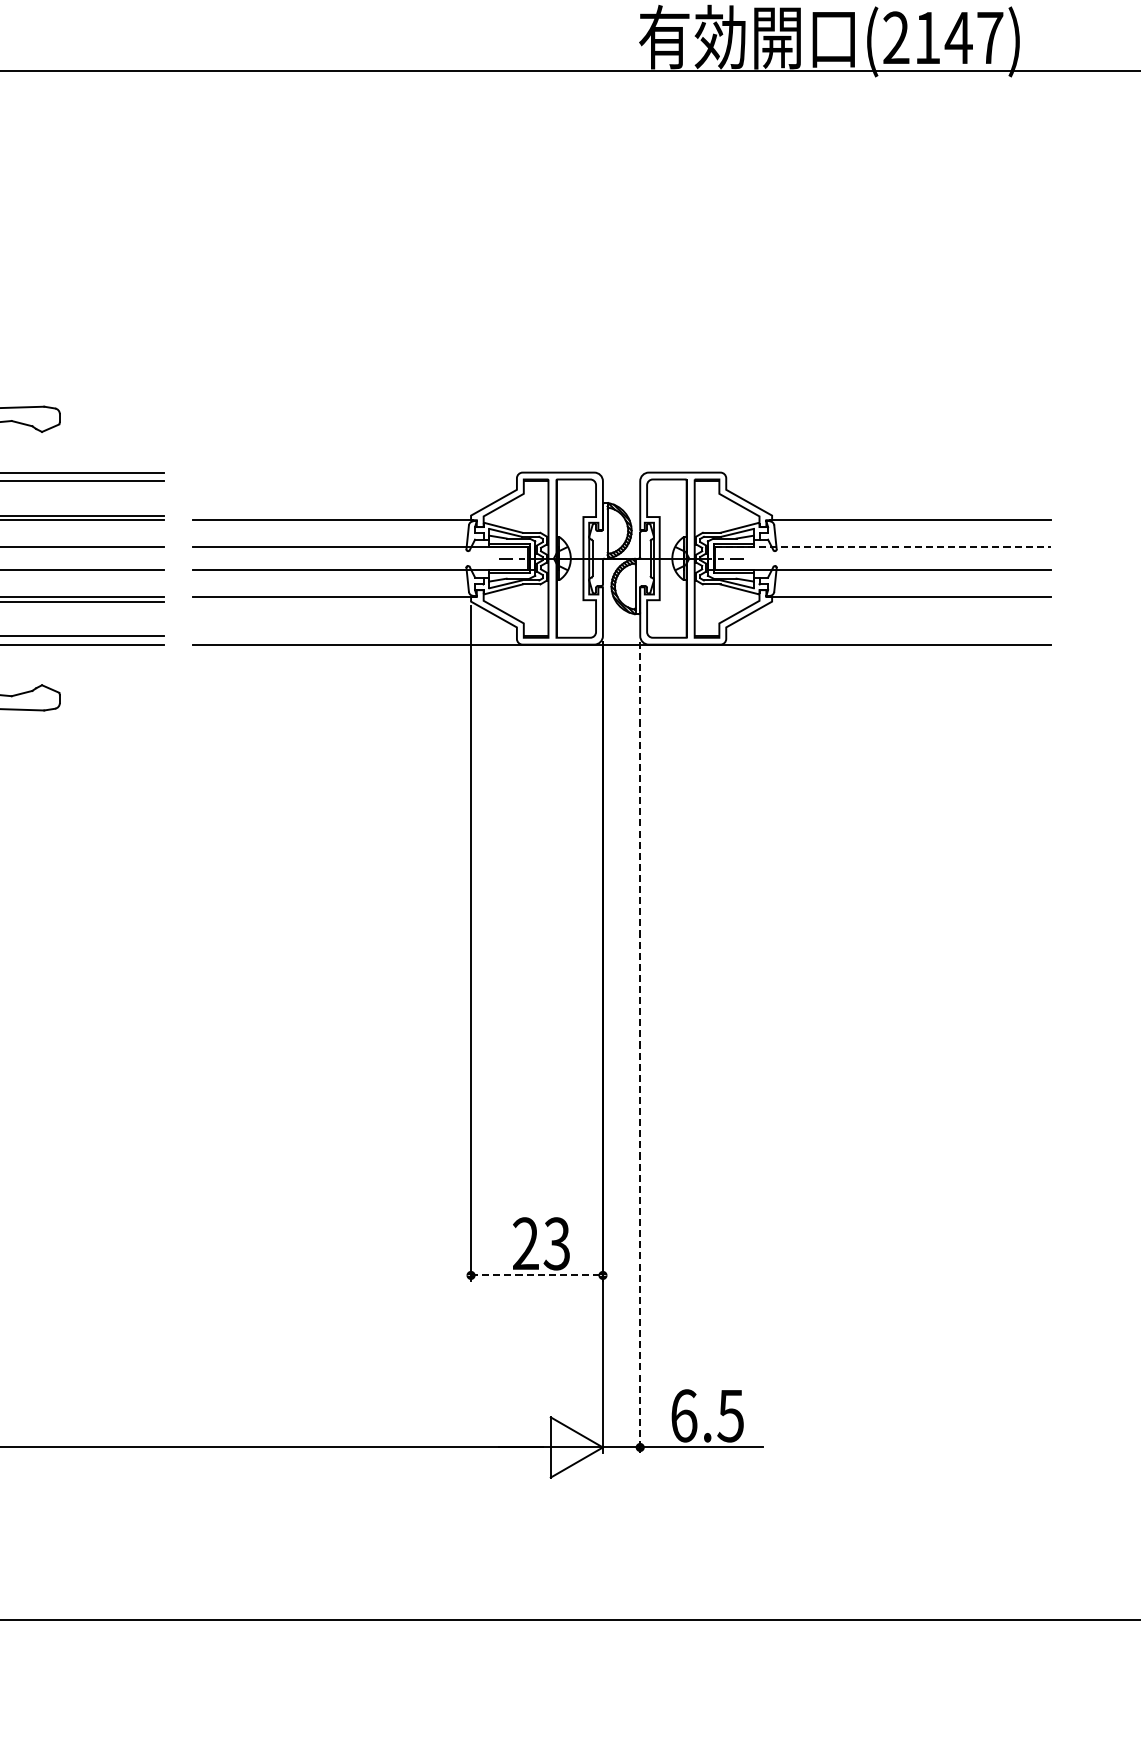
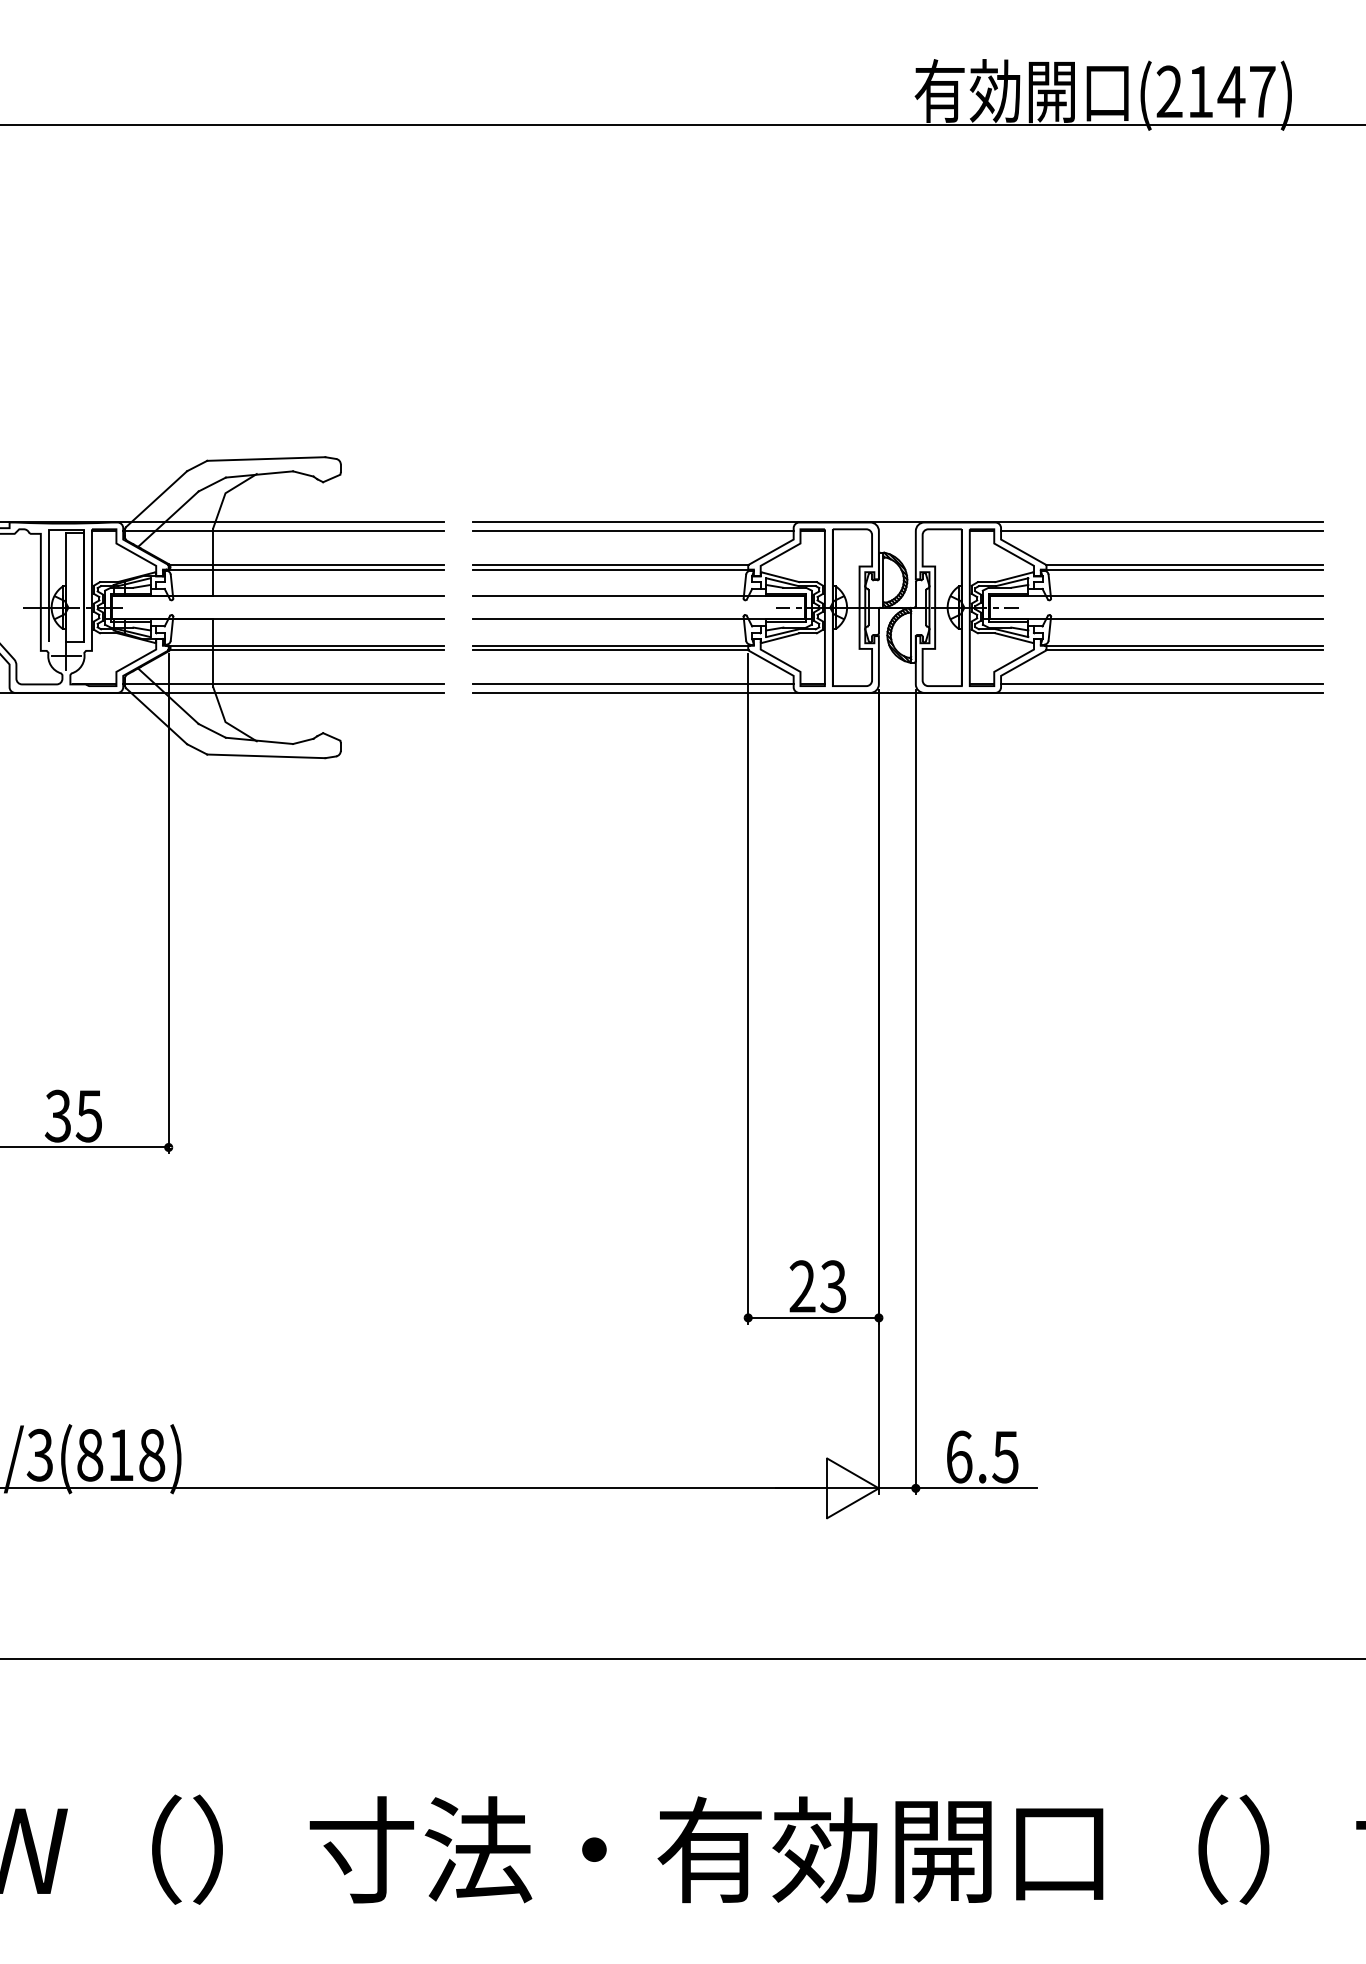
line: (621, 472) -> (897, 522), added
line: (354, 481) -> (632, 531), added
line: (888, 481) -> (1161, 531), added
line: (332, 516) -> (610, 565), added
line: (911, 516) -> (1184, 565), added
line: (883, 547) -> (1156, 596), dashed -> solid
line: (332, 601) -> (610, 650), added
line: (911, 601) -> (1184, 650), added
line: (354, 636) -> (632, 684), added
line: (888, 636) -> (1161, 684), added
line: (639, 1047) -> (915, 1092), dashed -> solid
line: (537, 1275) -> (814, 1317), dashed -> solid

